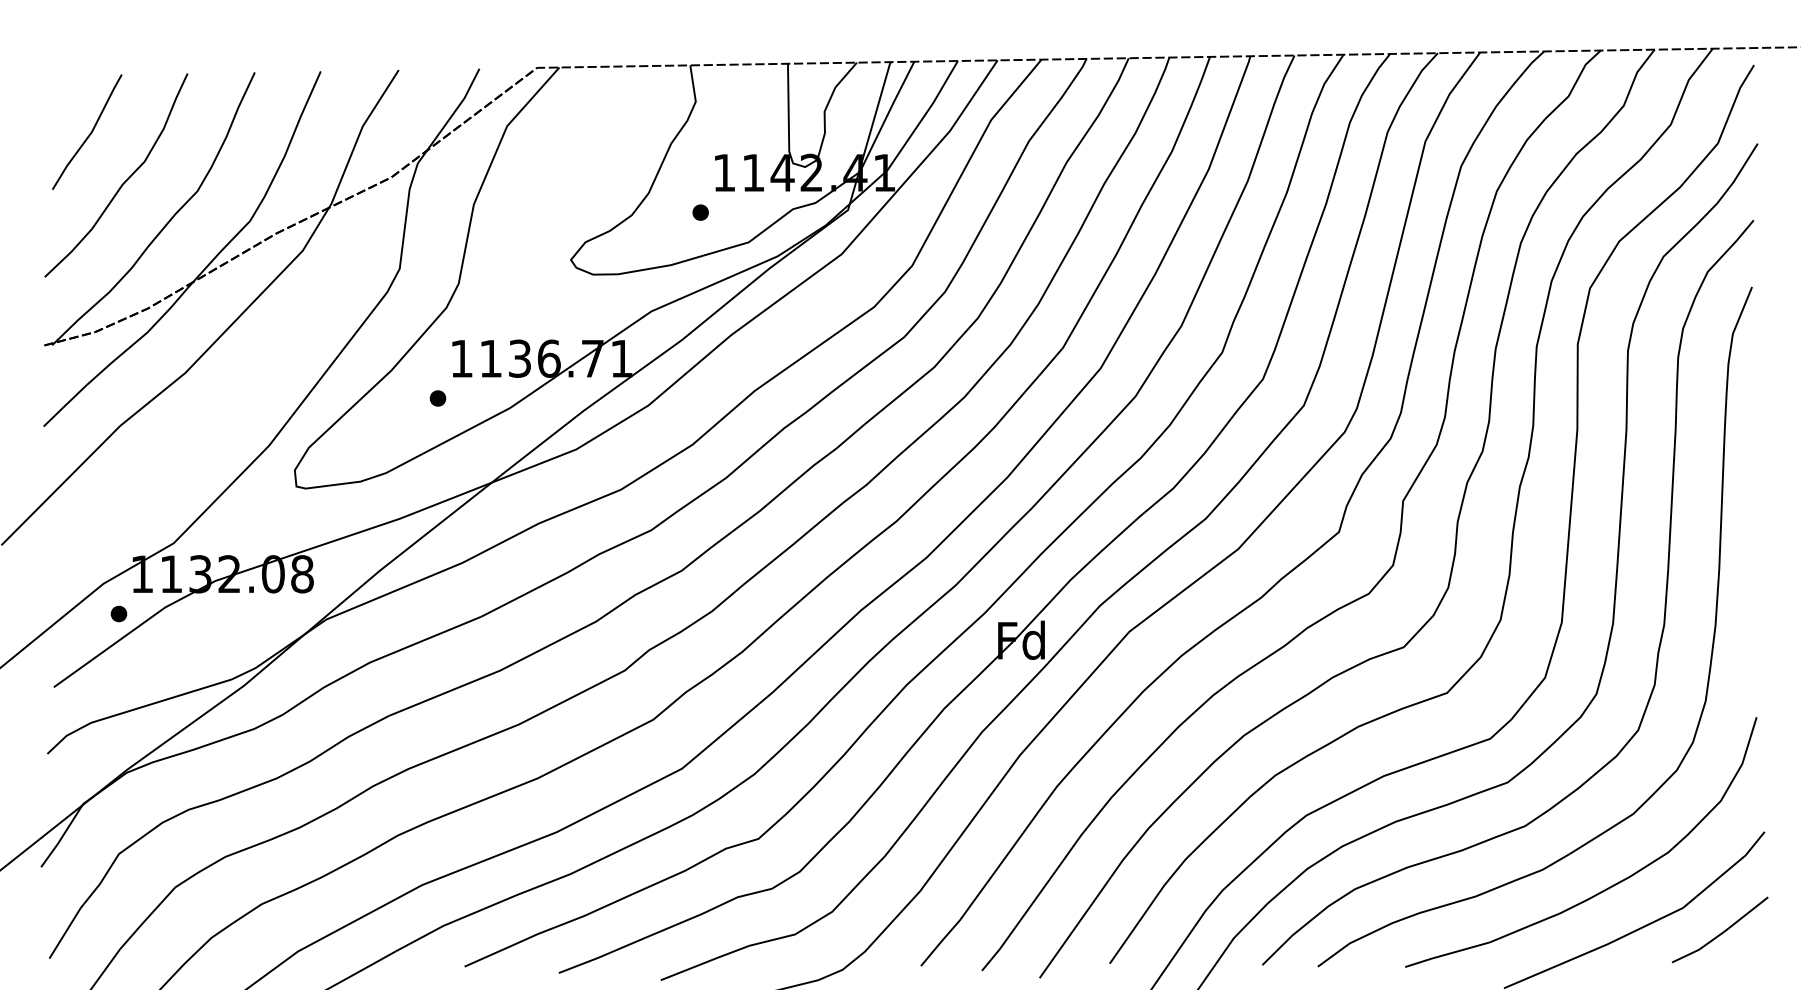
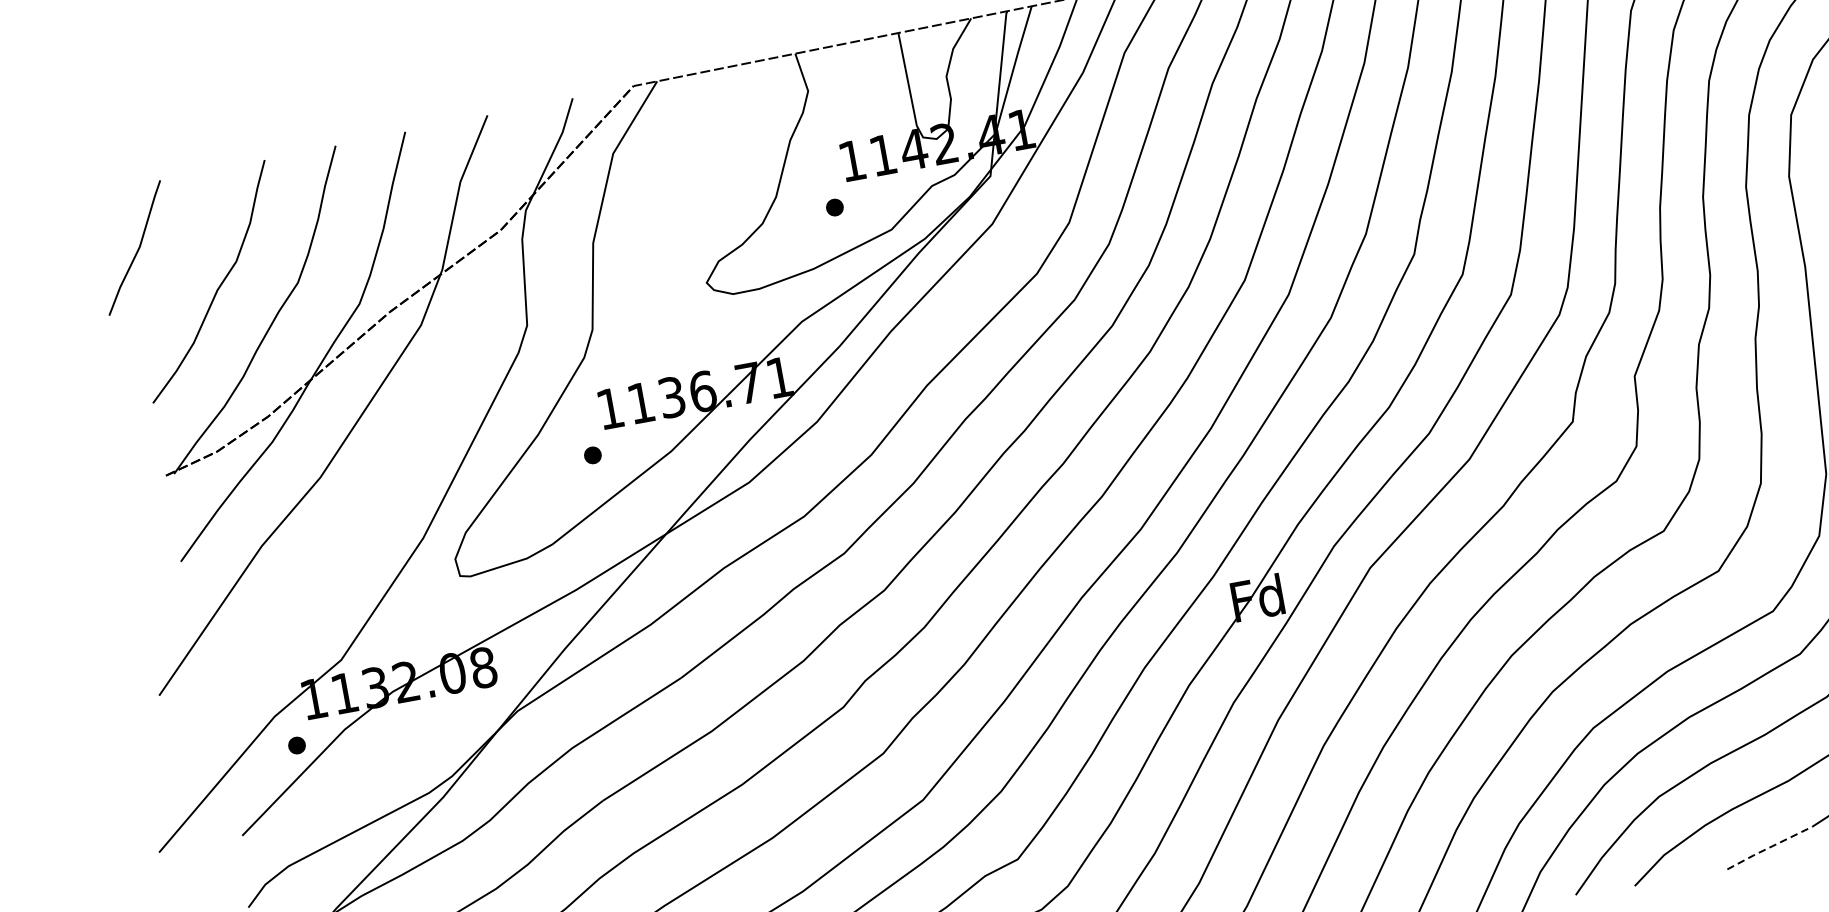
line: (89, 133) -> (137, 248), moved
line: (1446, 954) -> (1768, 848), solid -> dashed

